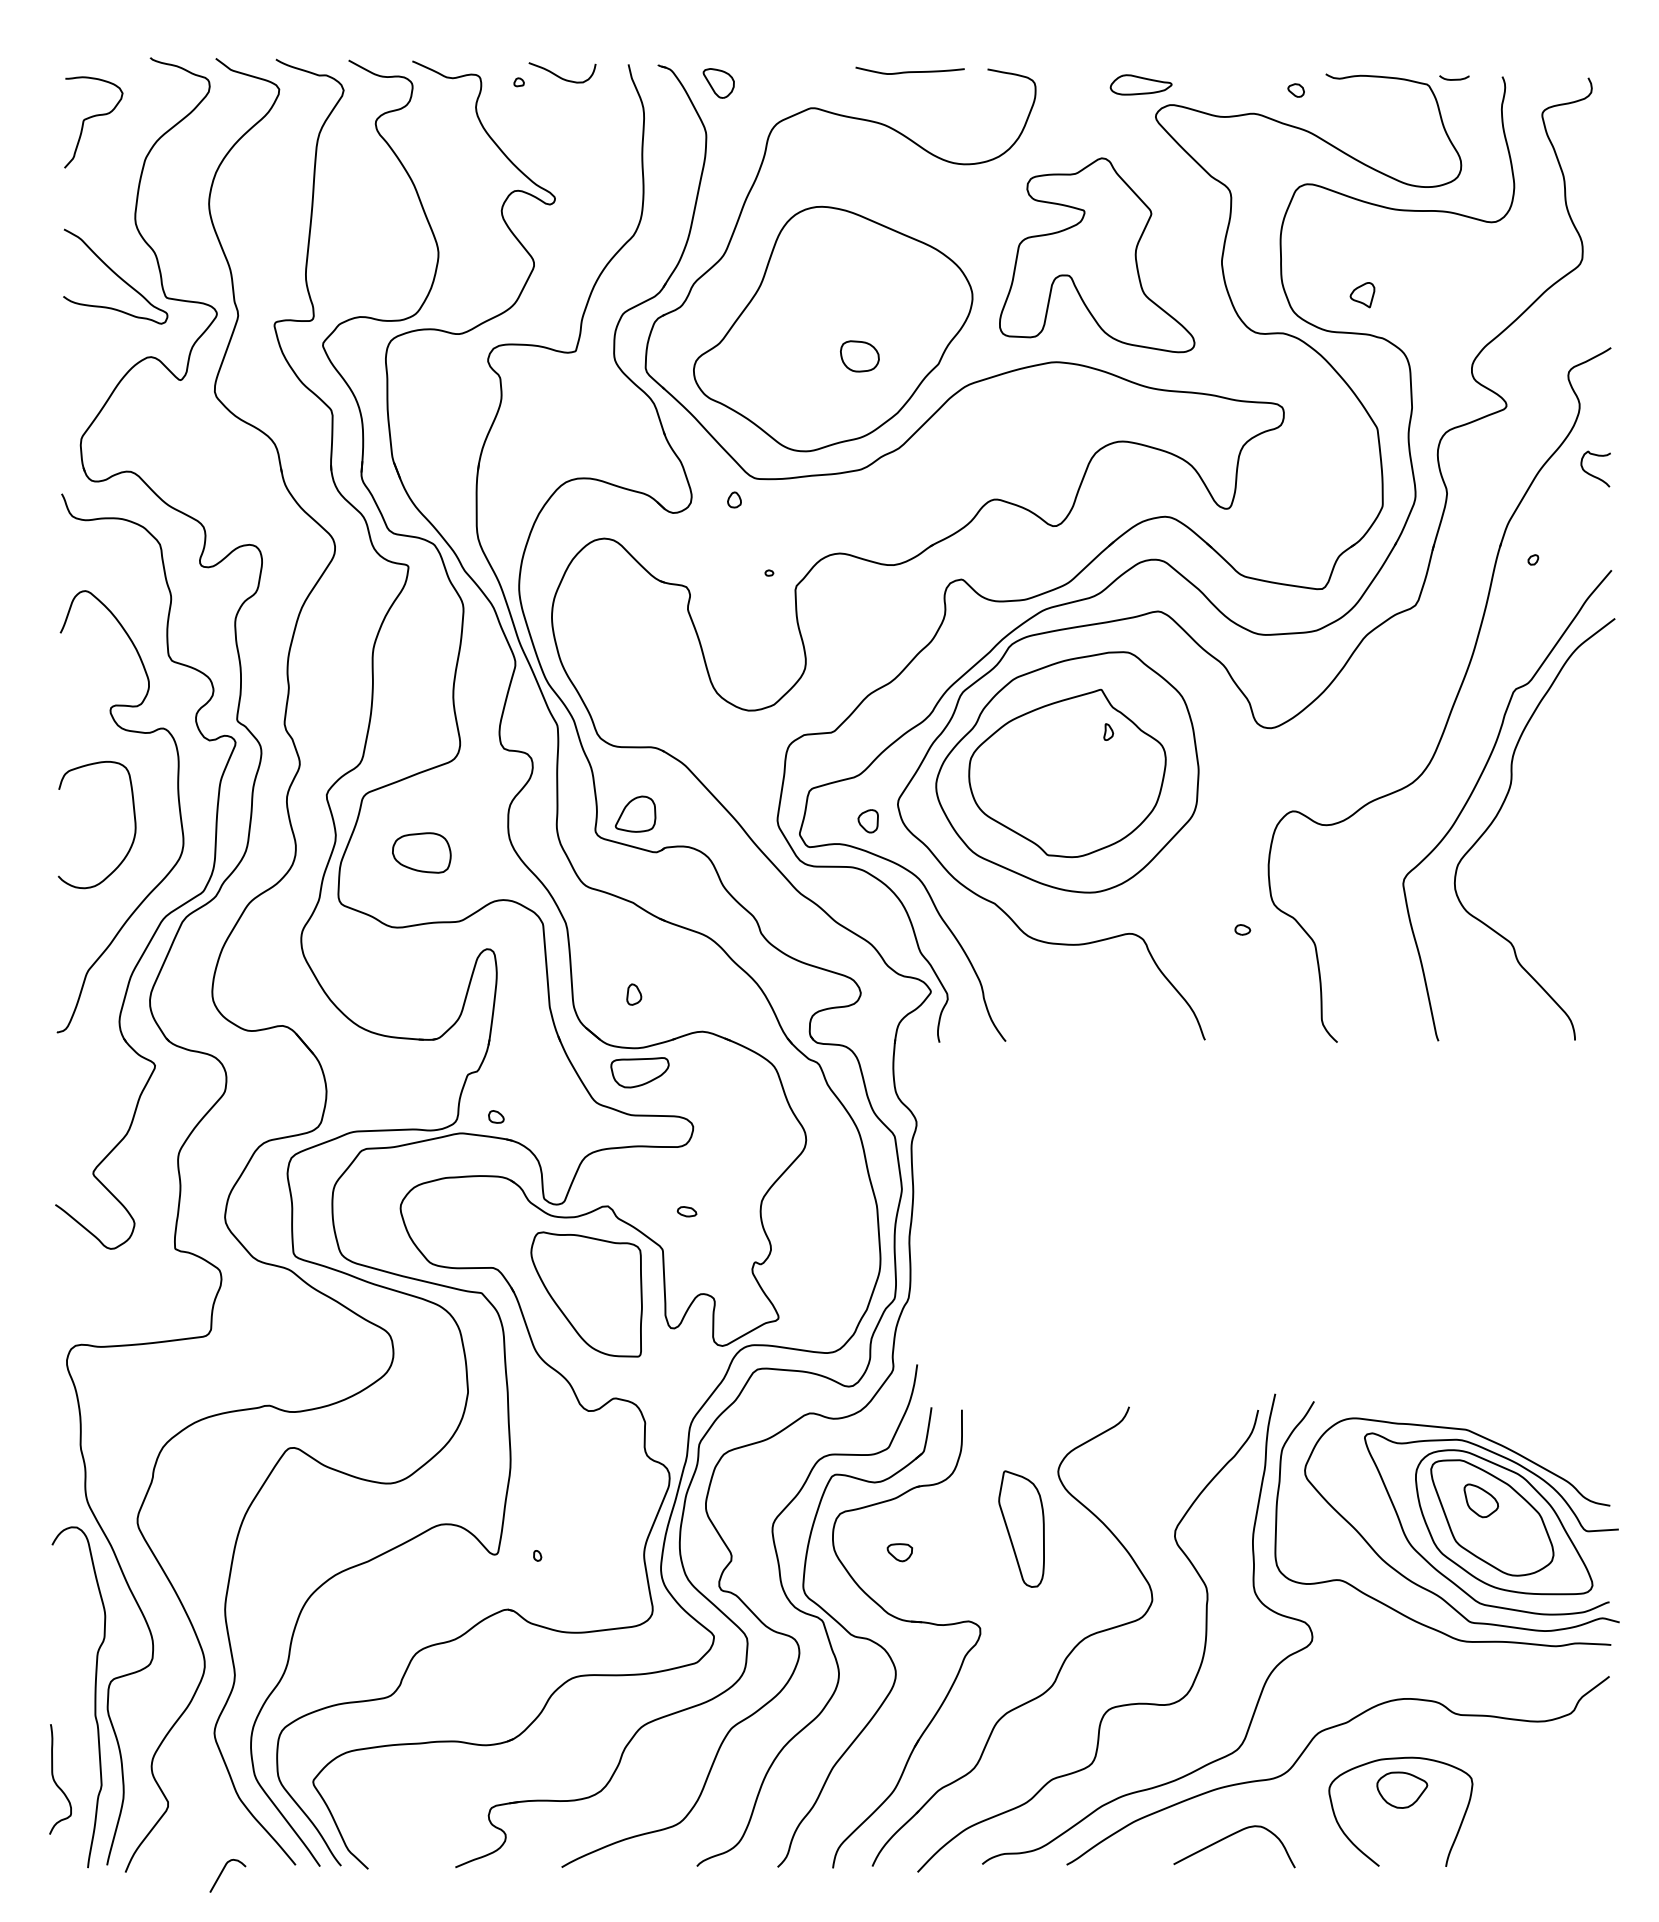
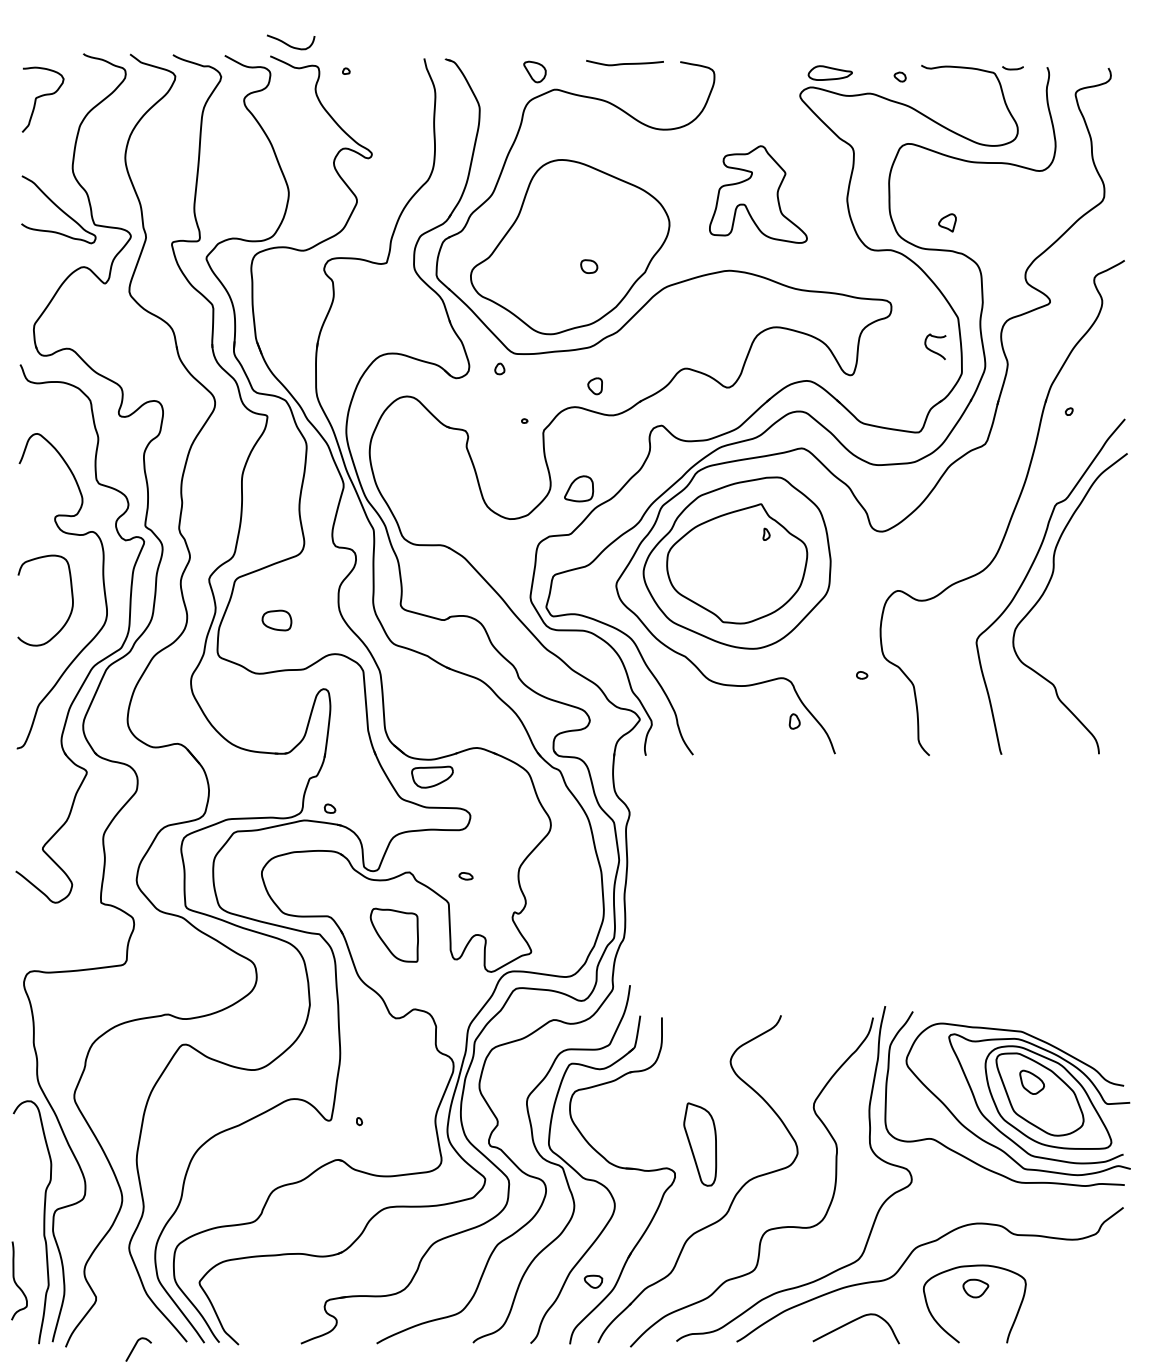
curve: (560, 76) -> (289, 44), moved
part: (718, 83) -> (534, 72), moved
part: (1140, 84) -> (829, 72), moved
part: (1097, 255) -> (758, 194), size x0.7
part: (859, 356) -> (588, 266), size x0.6
curve: (1592, 474) -> (933, 350), moved
part: (635, 813) -> (578, 488), moved
part: (867, 821) -> (594, 386), moved
part: (421, 852) -> (276, 620), size x0.7
part: (634, 994) -> (794, 721), moved
part: (586, 1294) -> (394, 935), size x0.6
part: (1021, 1528) -> (700, 1144), moved
part: (899, 1552) -> (593, 1281), moved
part: (1402, 1789) -> (975, 1288), size x0.7

